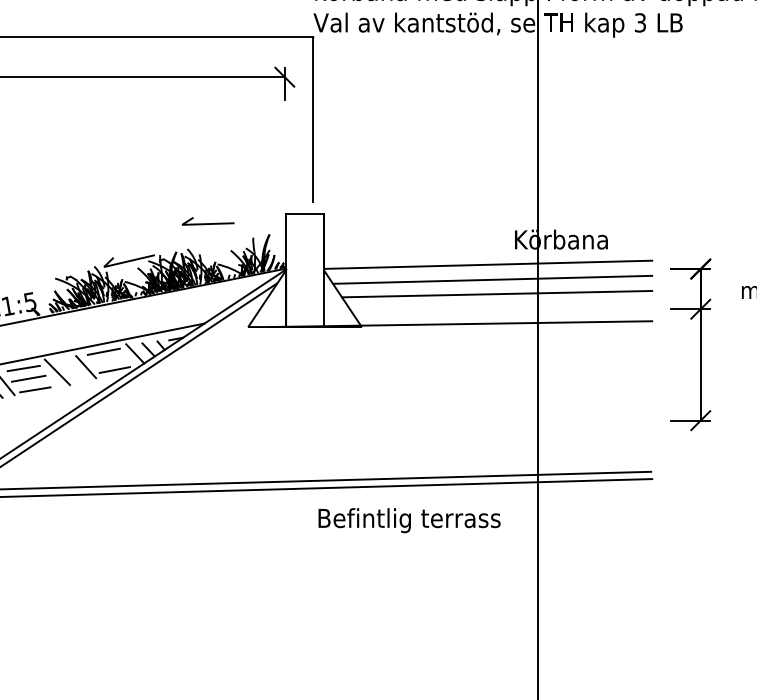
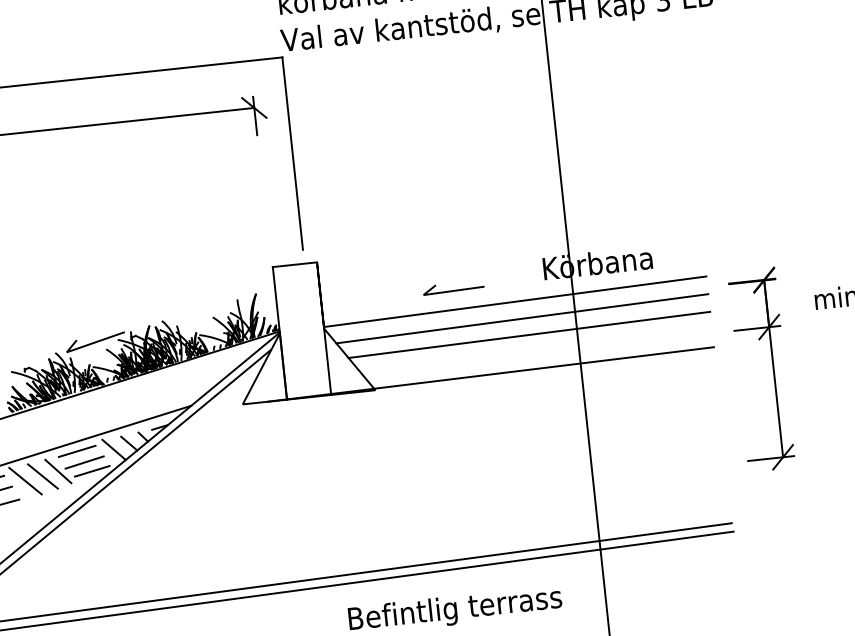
line: (207, 223) -> (453, 290), moved
line: (108, 361) -> (83, 462), added
line: (72, 369) -> (42, 475), added

